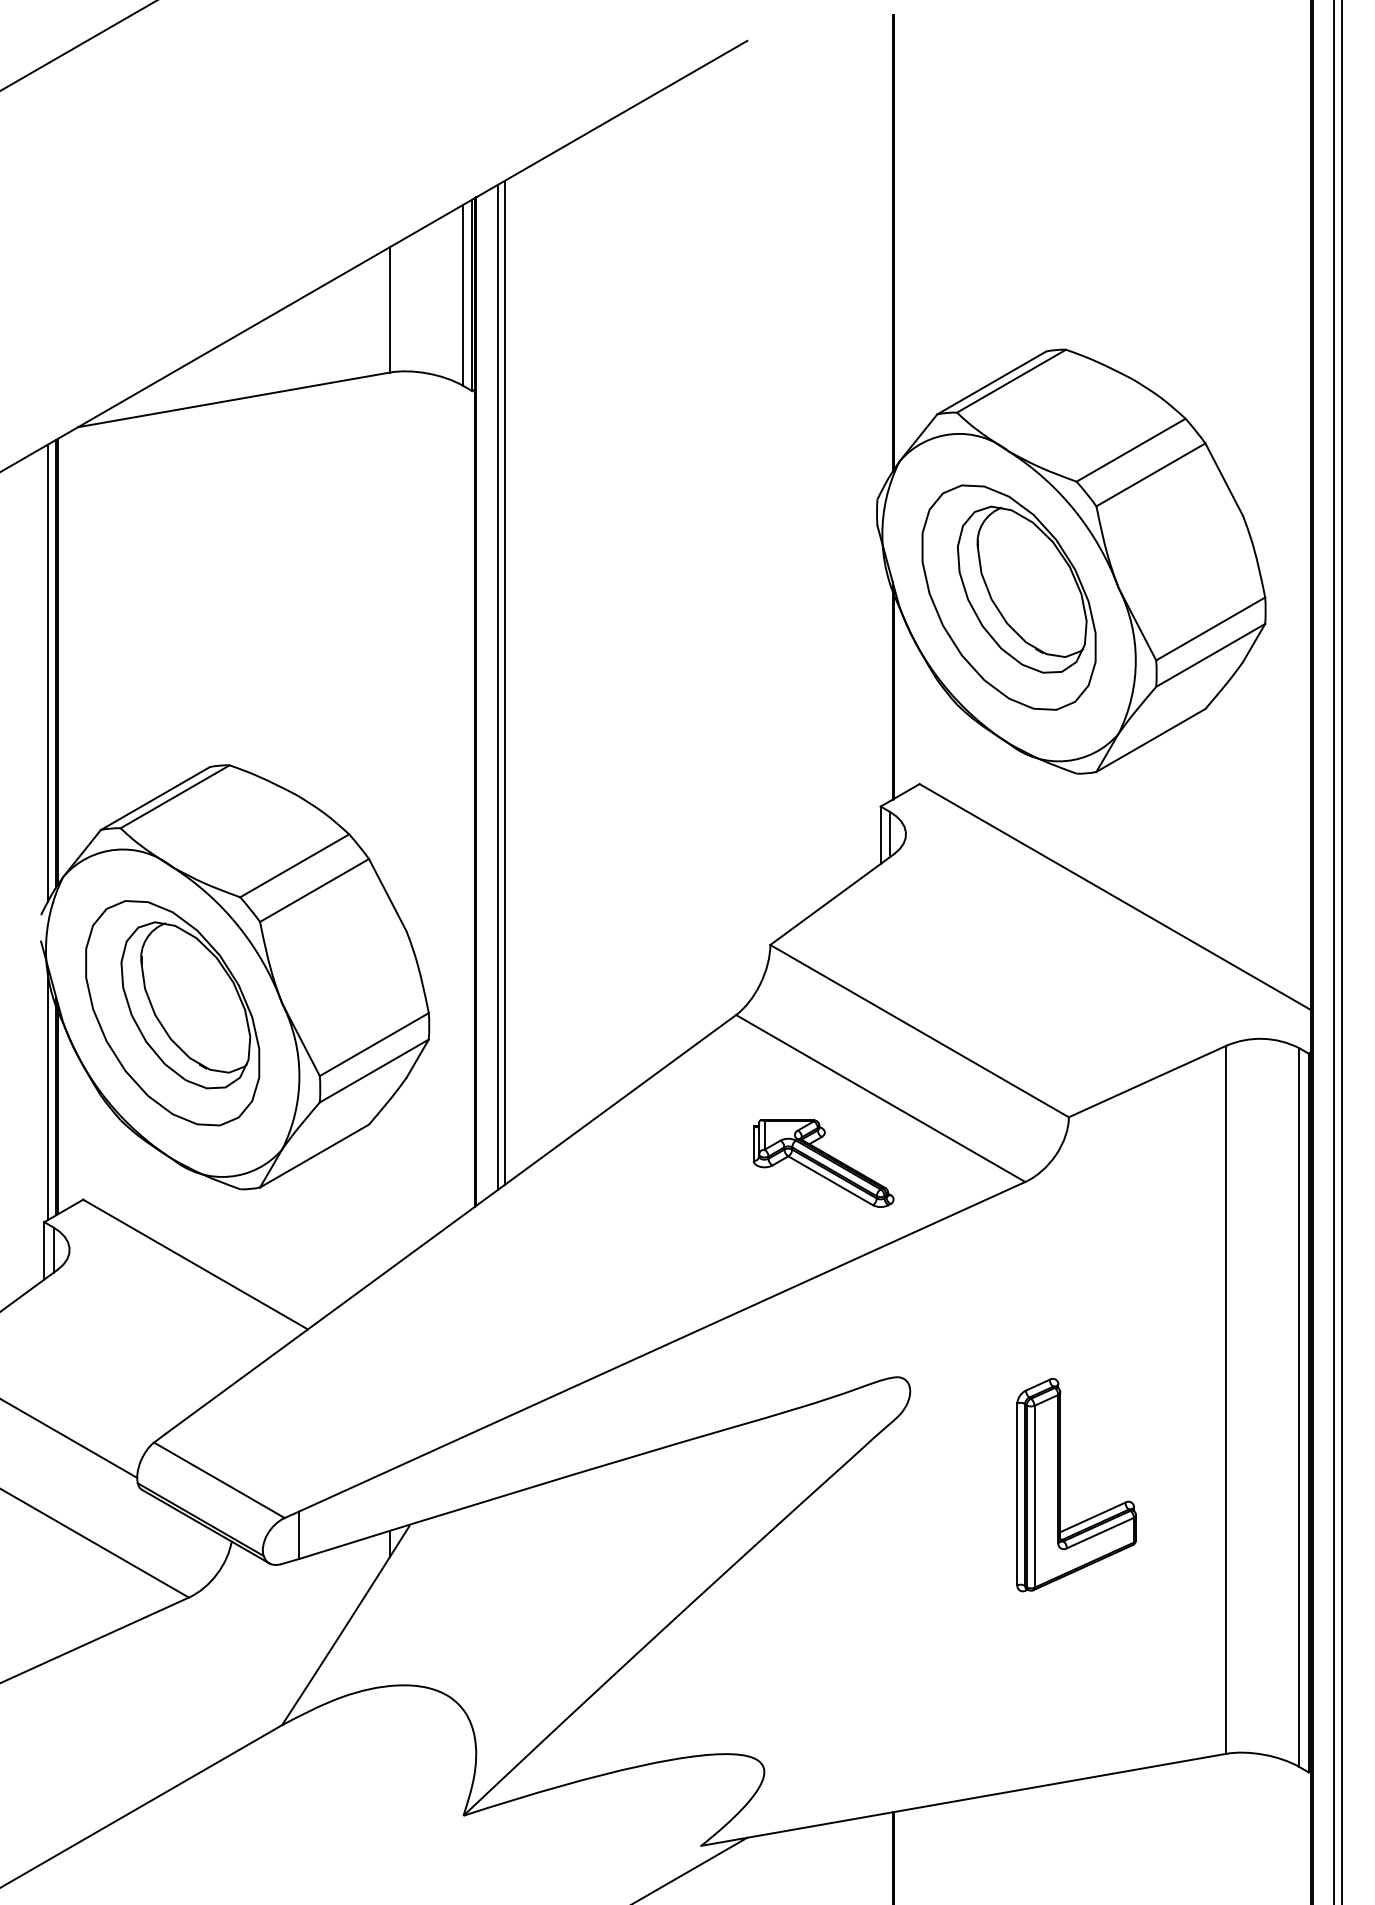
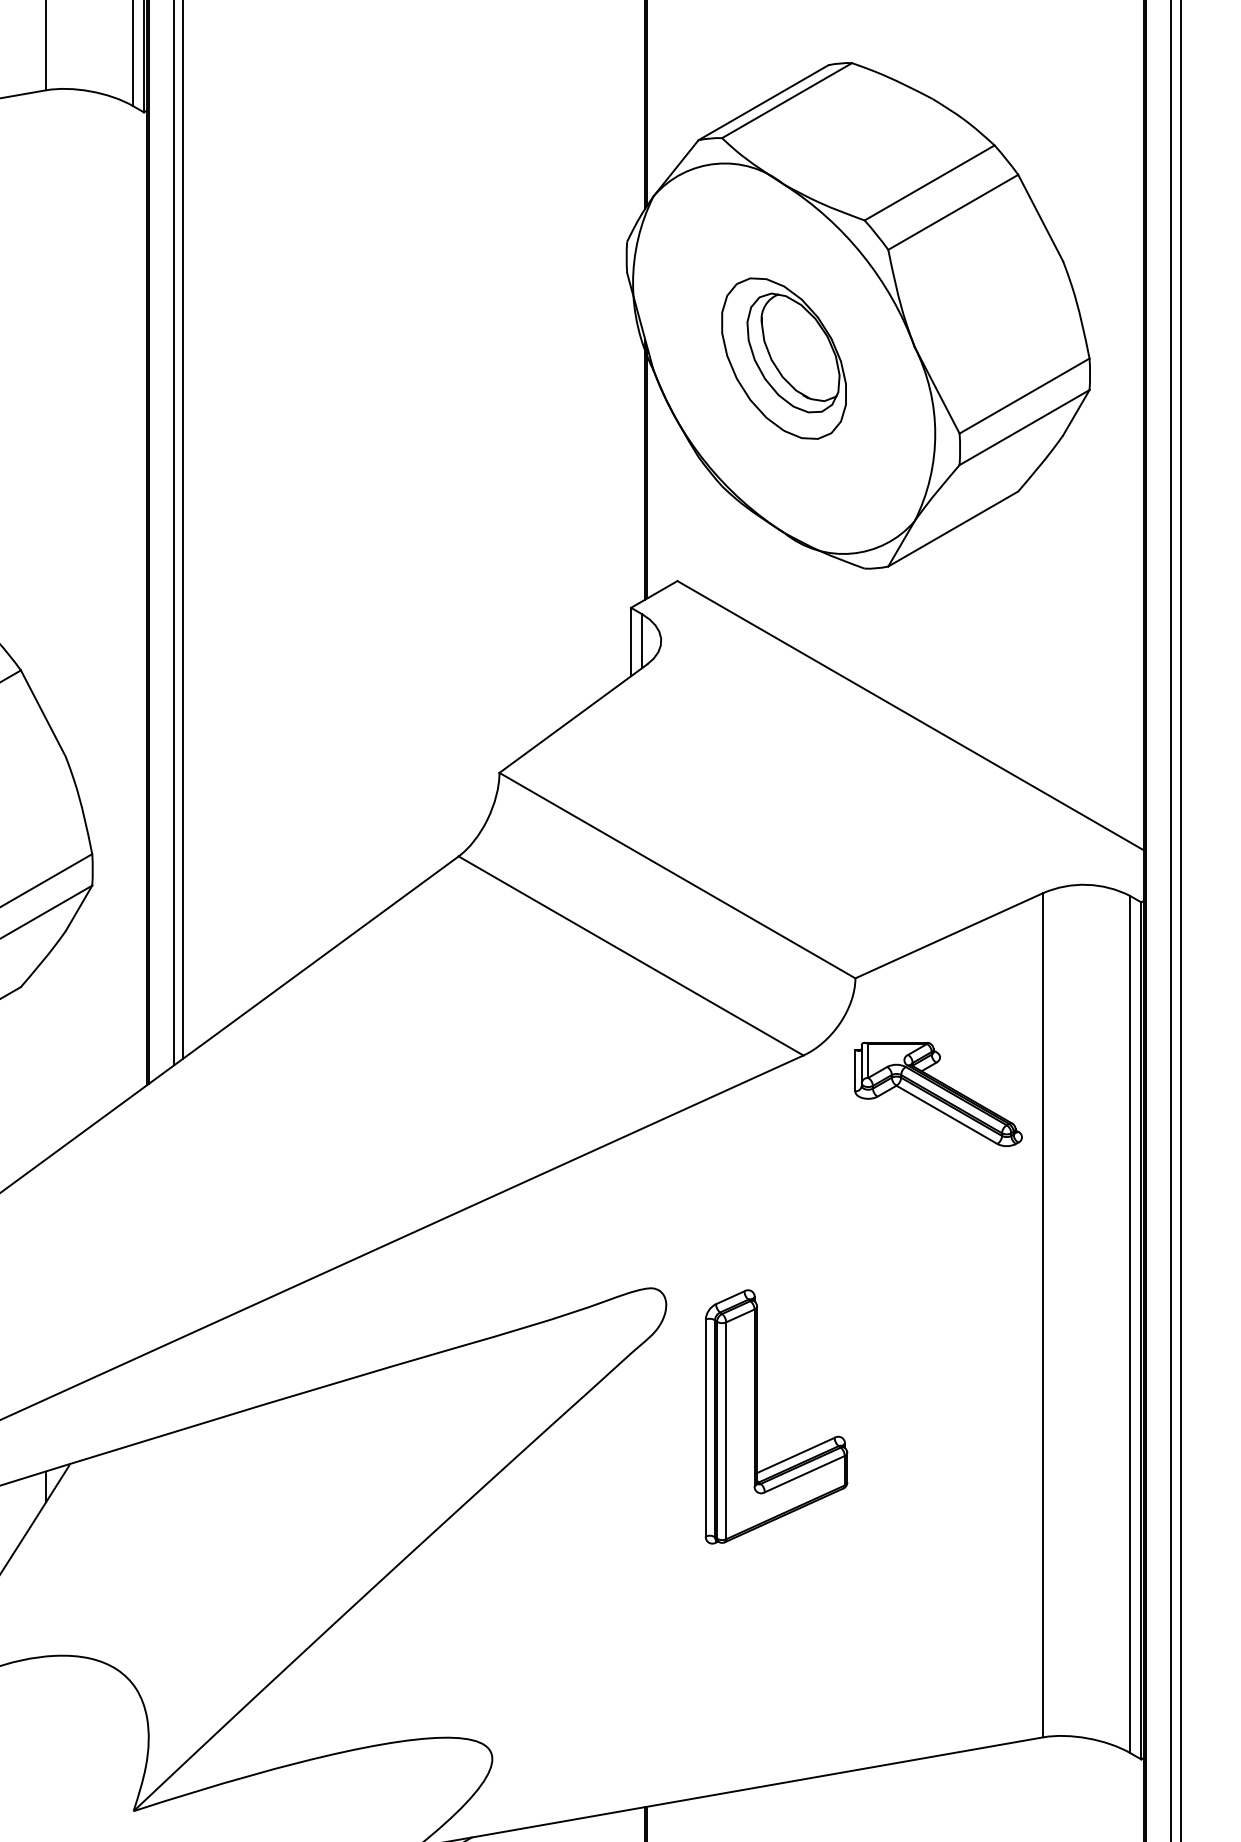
part: (1008, 597) -> (783, 358), size x0.6
part: (823, 1163) -> (938, 1094), moved
part: (1060, 1485) -> (757, 1417), moved

